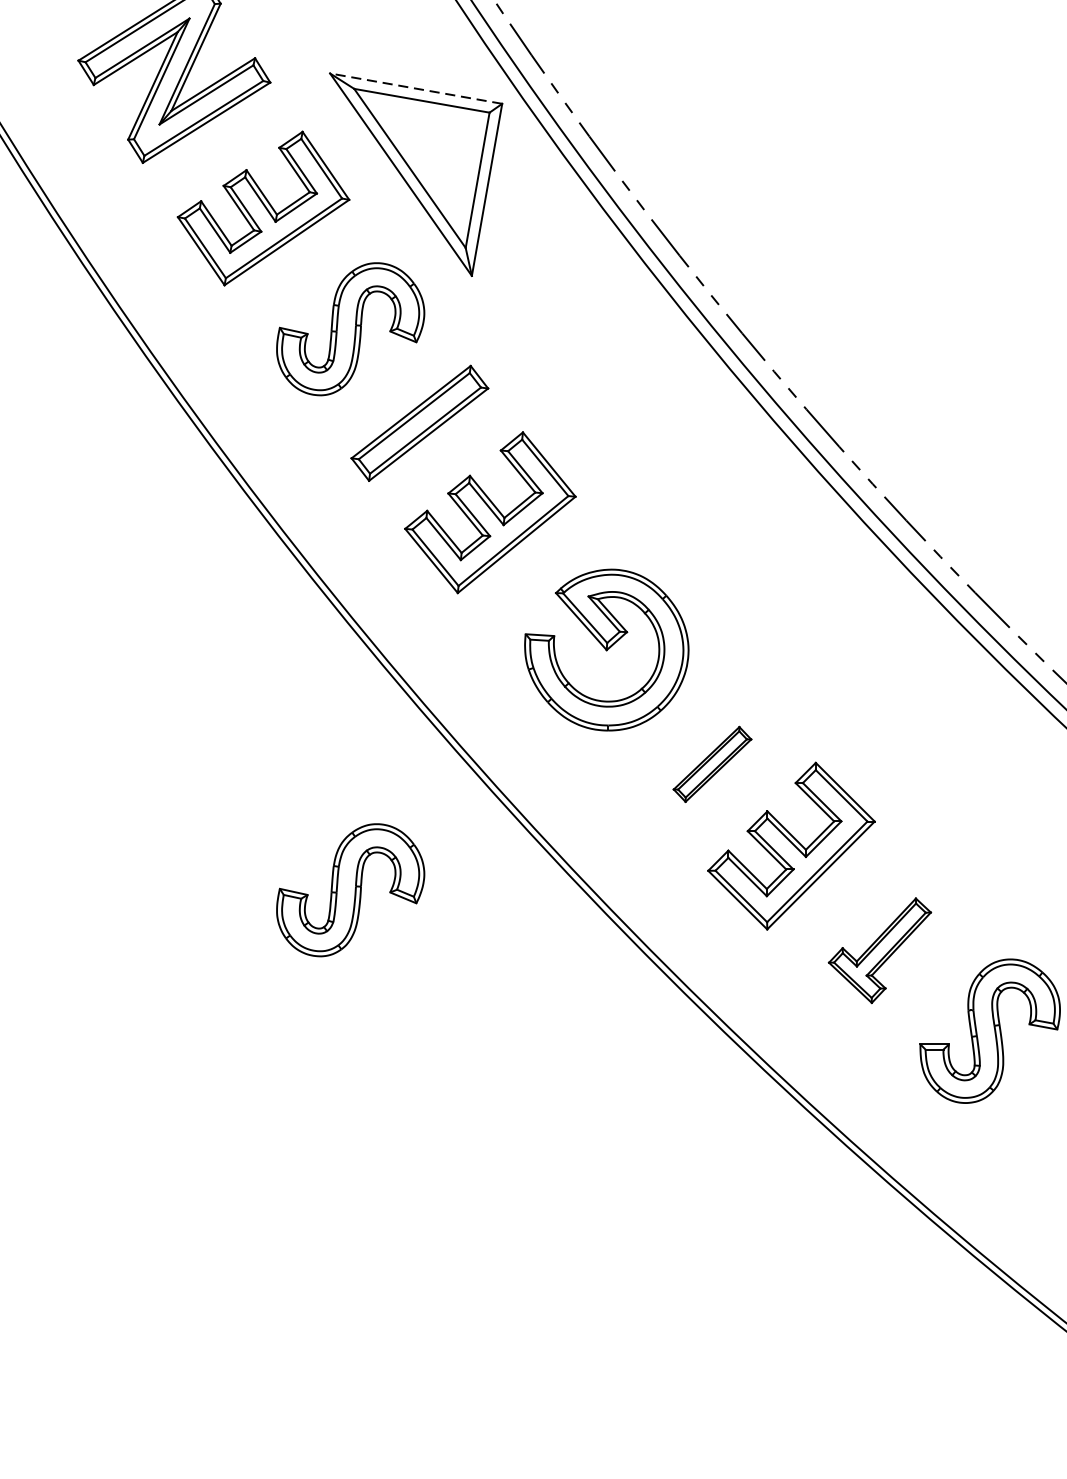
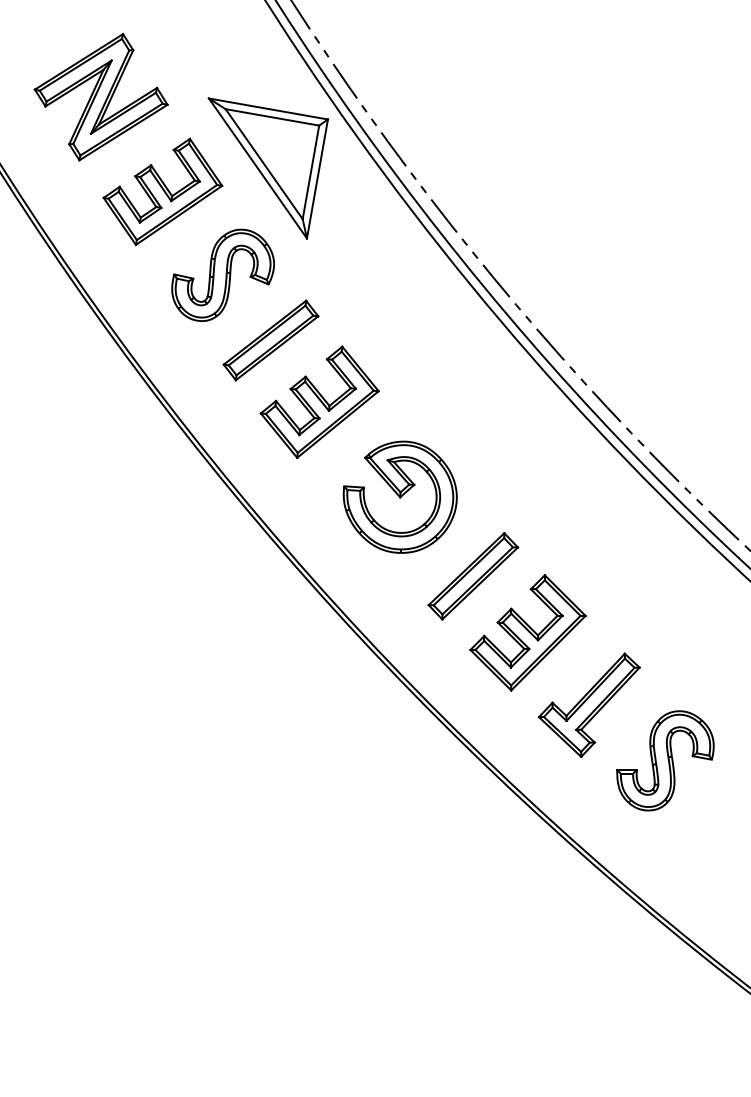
line: (414, 87) -> (267, 108), dashed -> solid
part: (712, 764) -> (473, 576), size x1.67
part: (349, 888) -> (222, 662), removed
part: (878, 949) -> (588, 704), size x1.43

